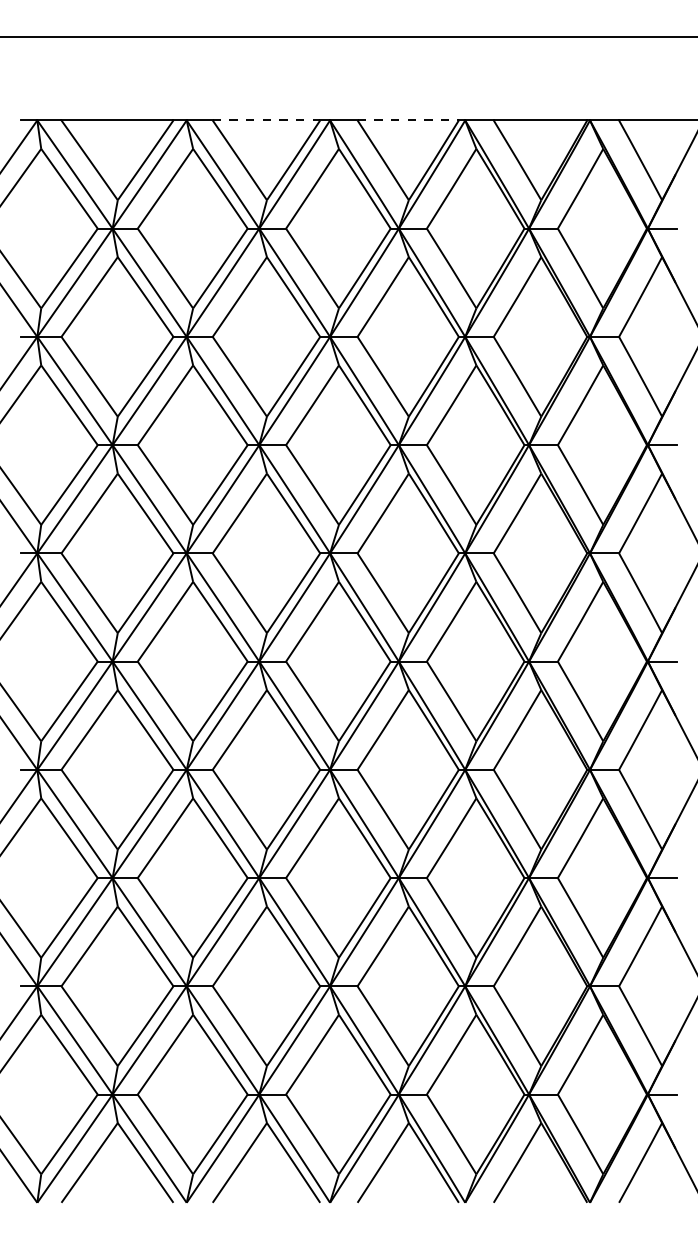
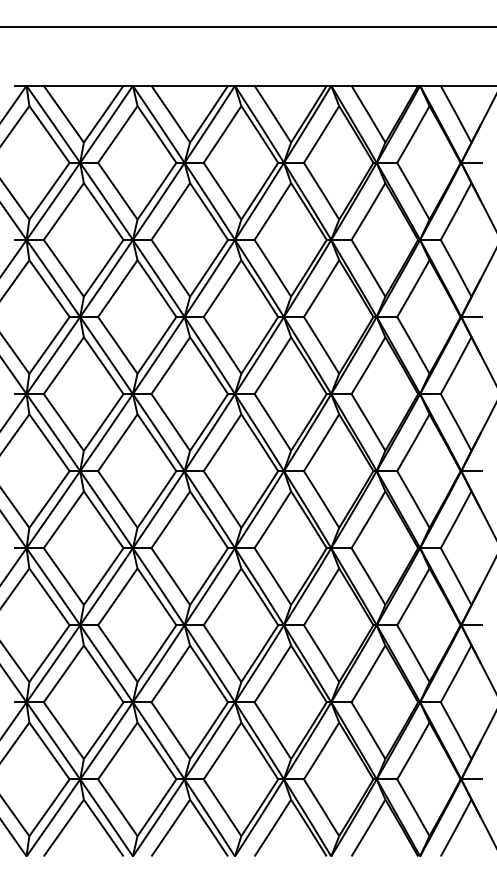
line: (266, 120) -> (189, 85), dashed -> solid
line: (408, 120) -> (290, 85), dashed -> solid

